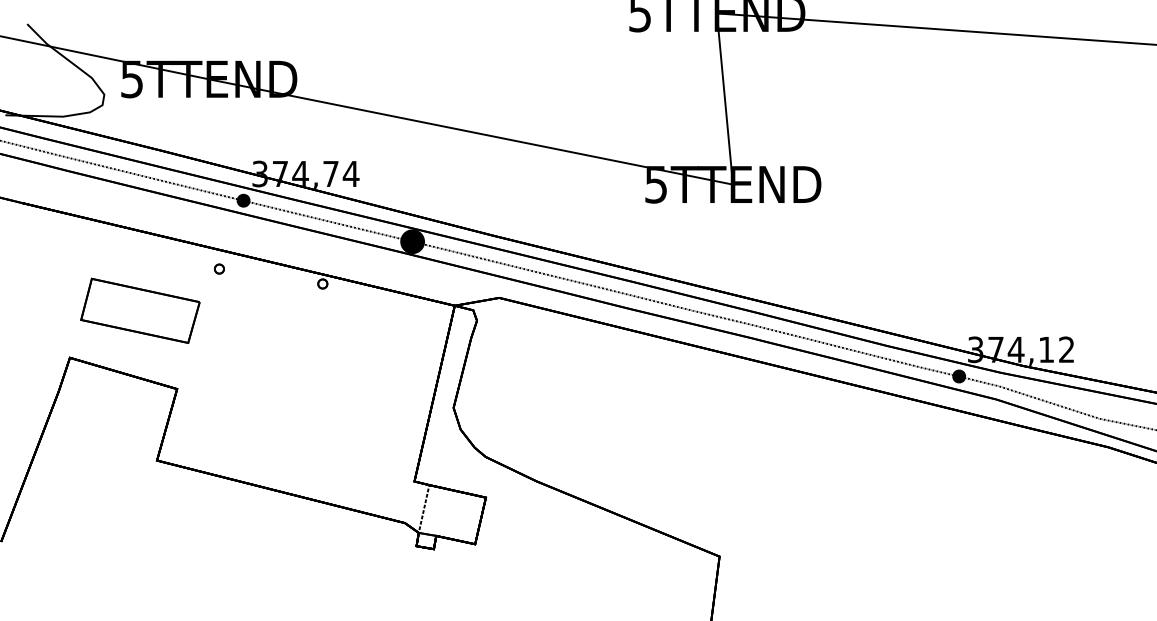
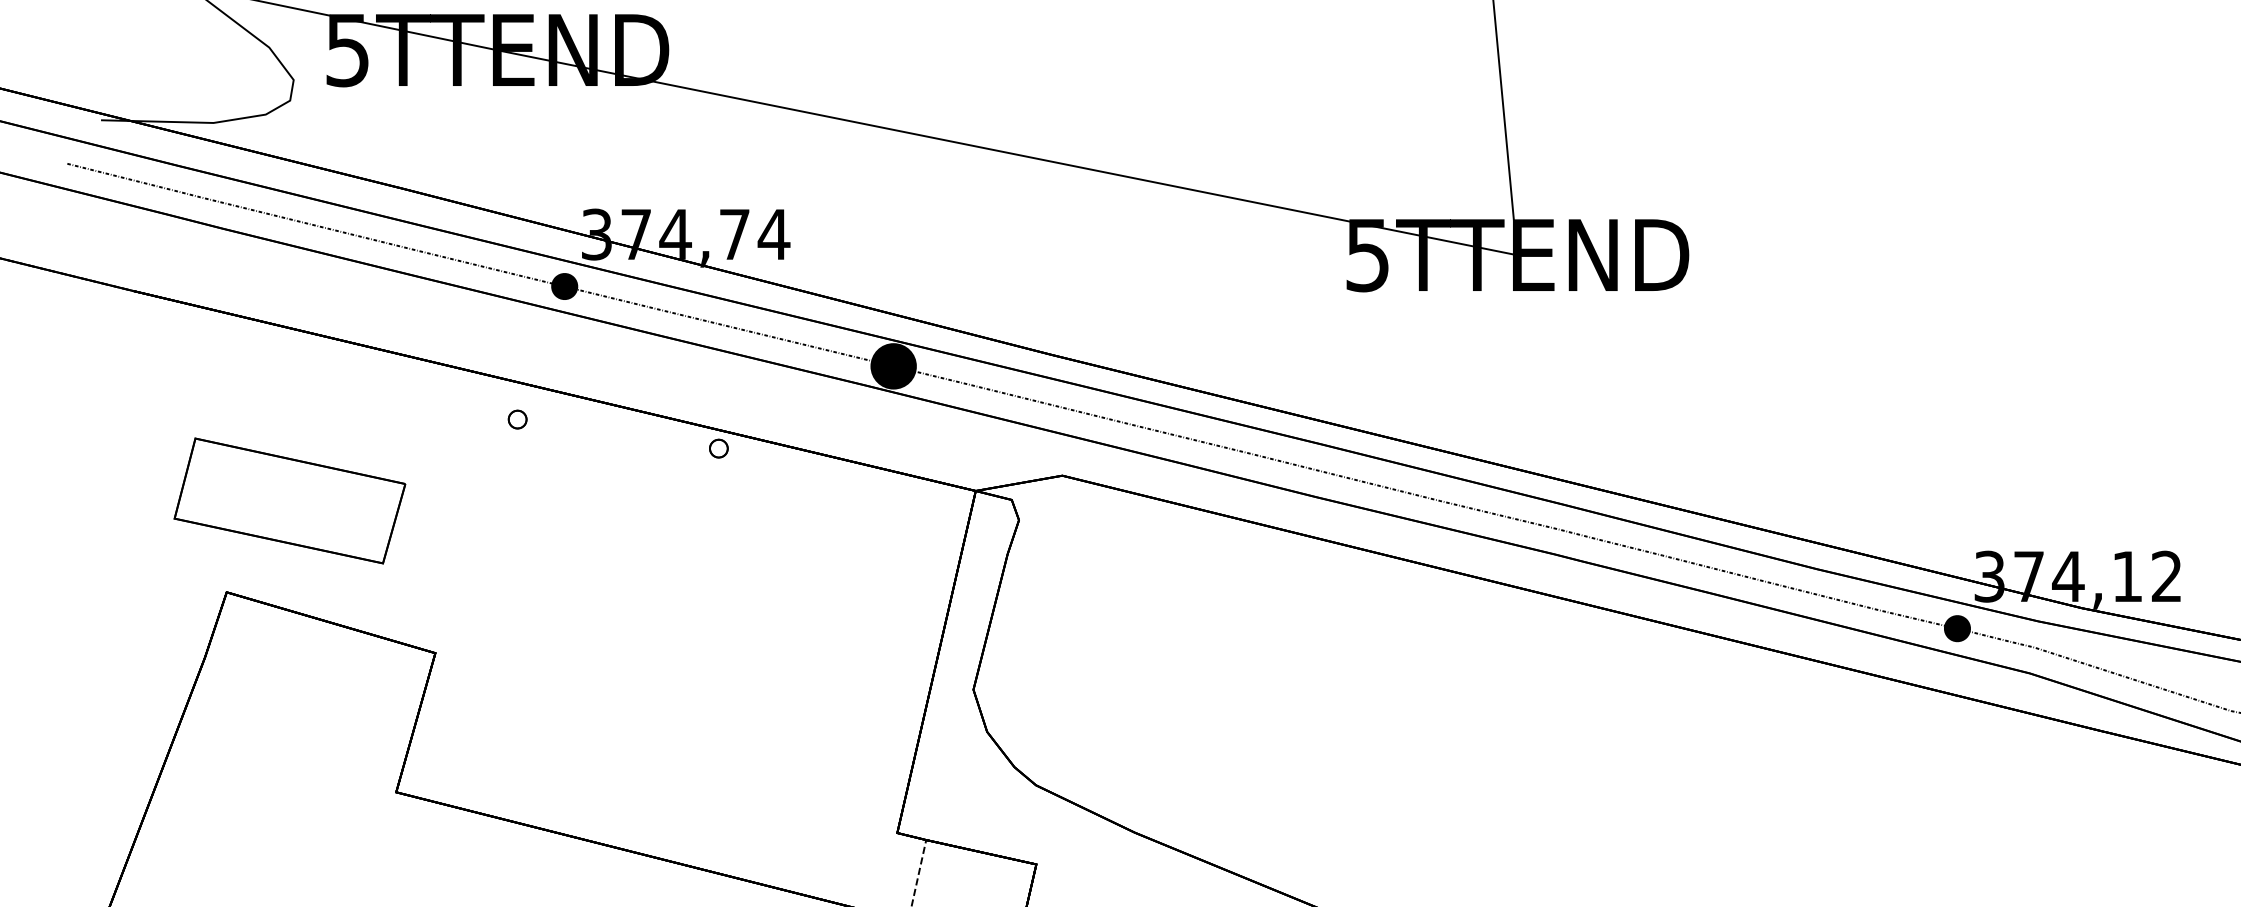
part: (140, 310) -> (290, 500), moved

